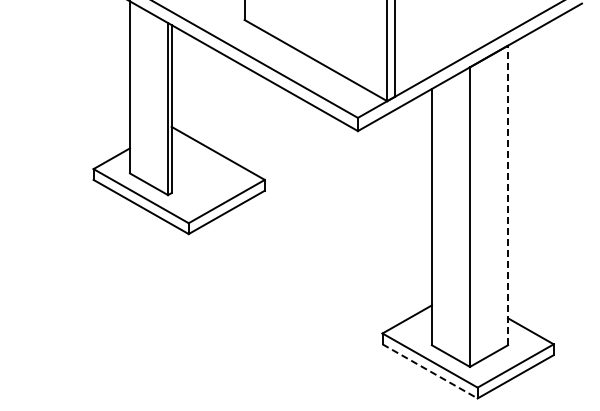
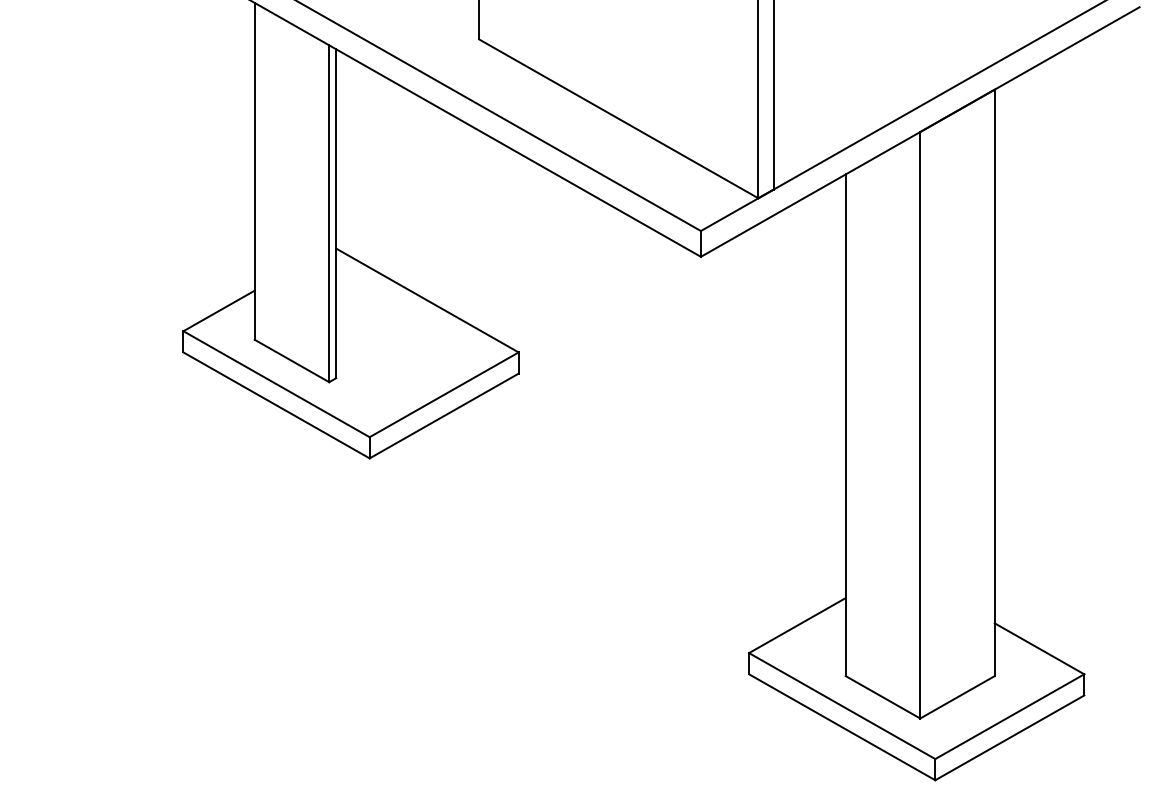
line: (508, 195) -> (995, 382), dashed -> solid
line: (430, 371) -> (842, 727), dashed -> solid

